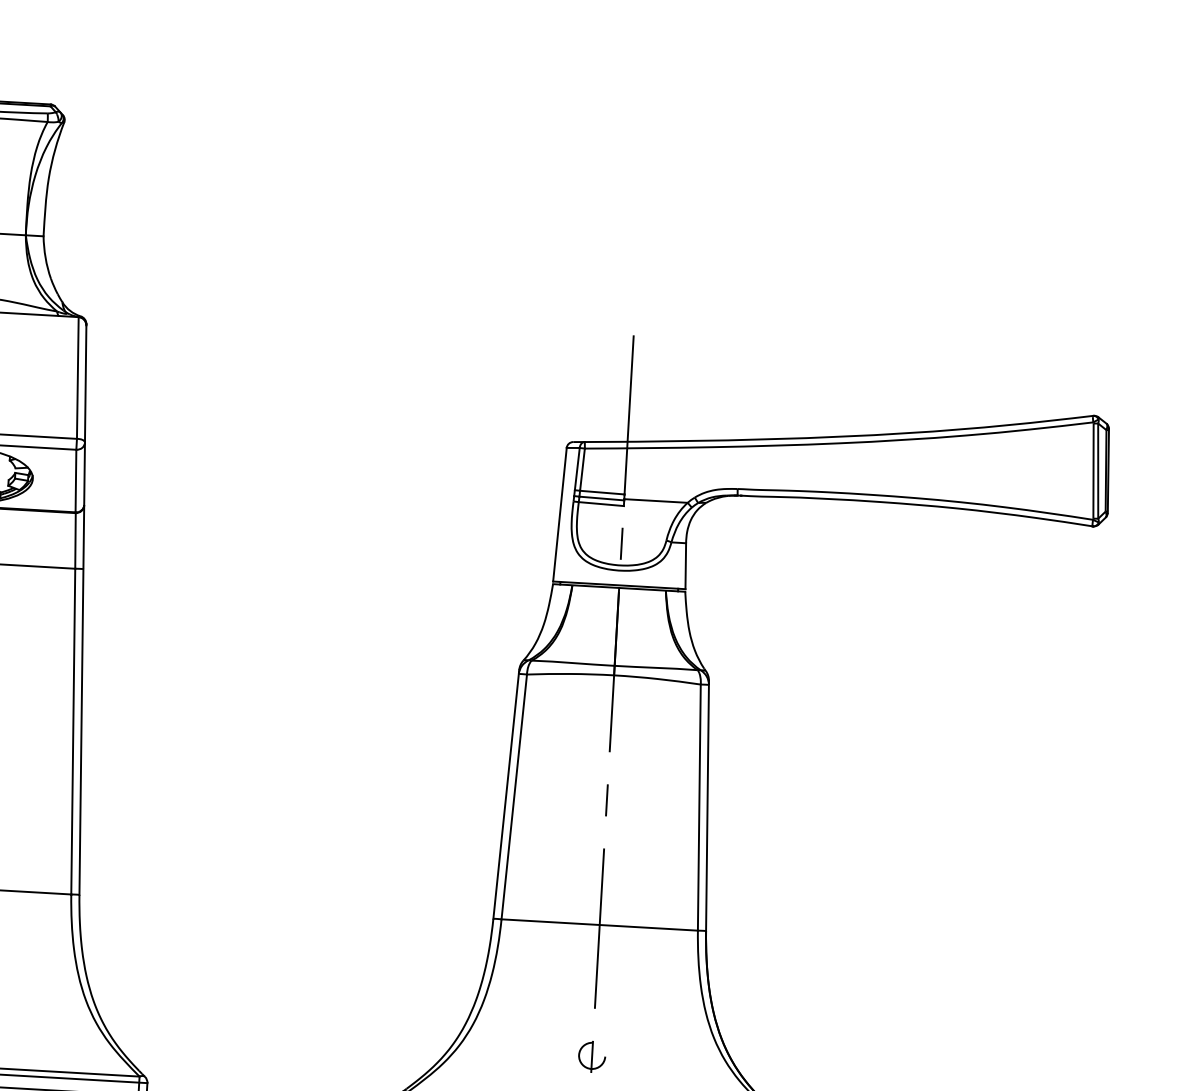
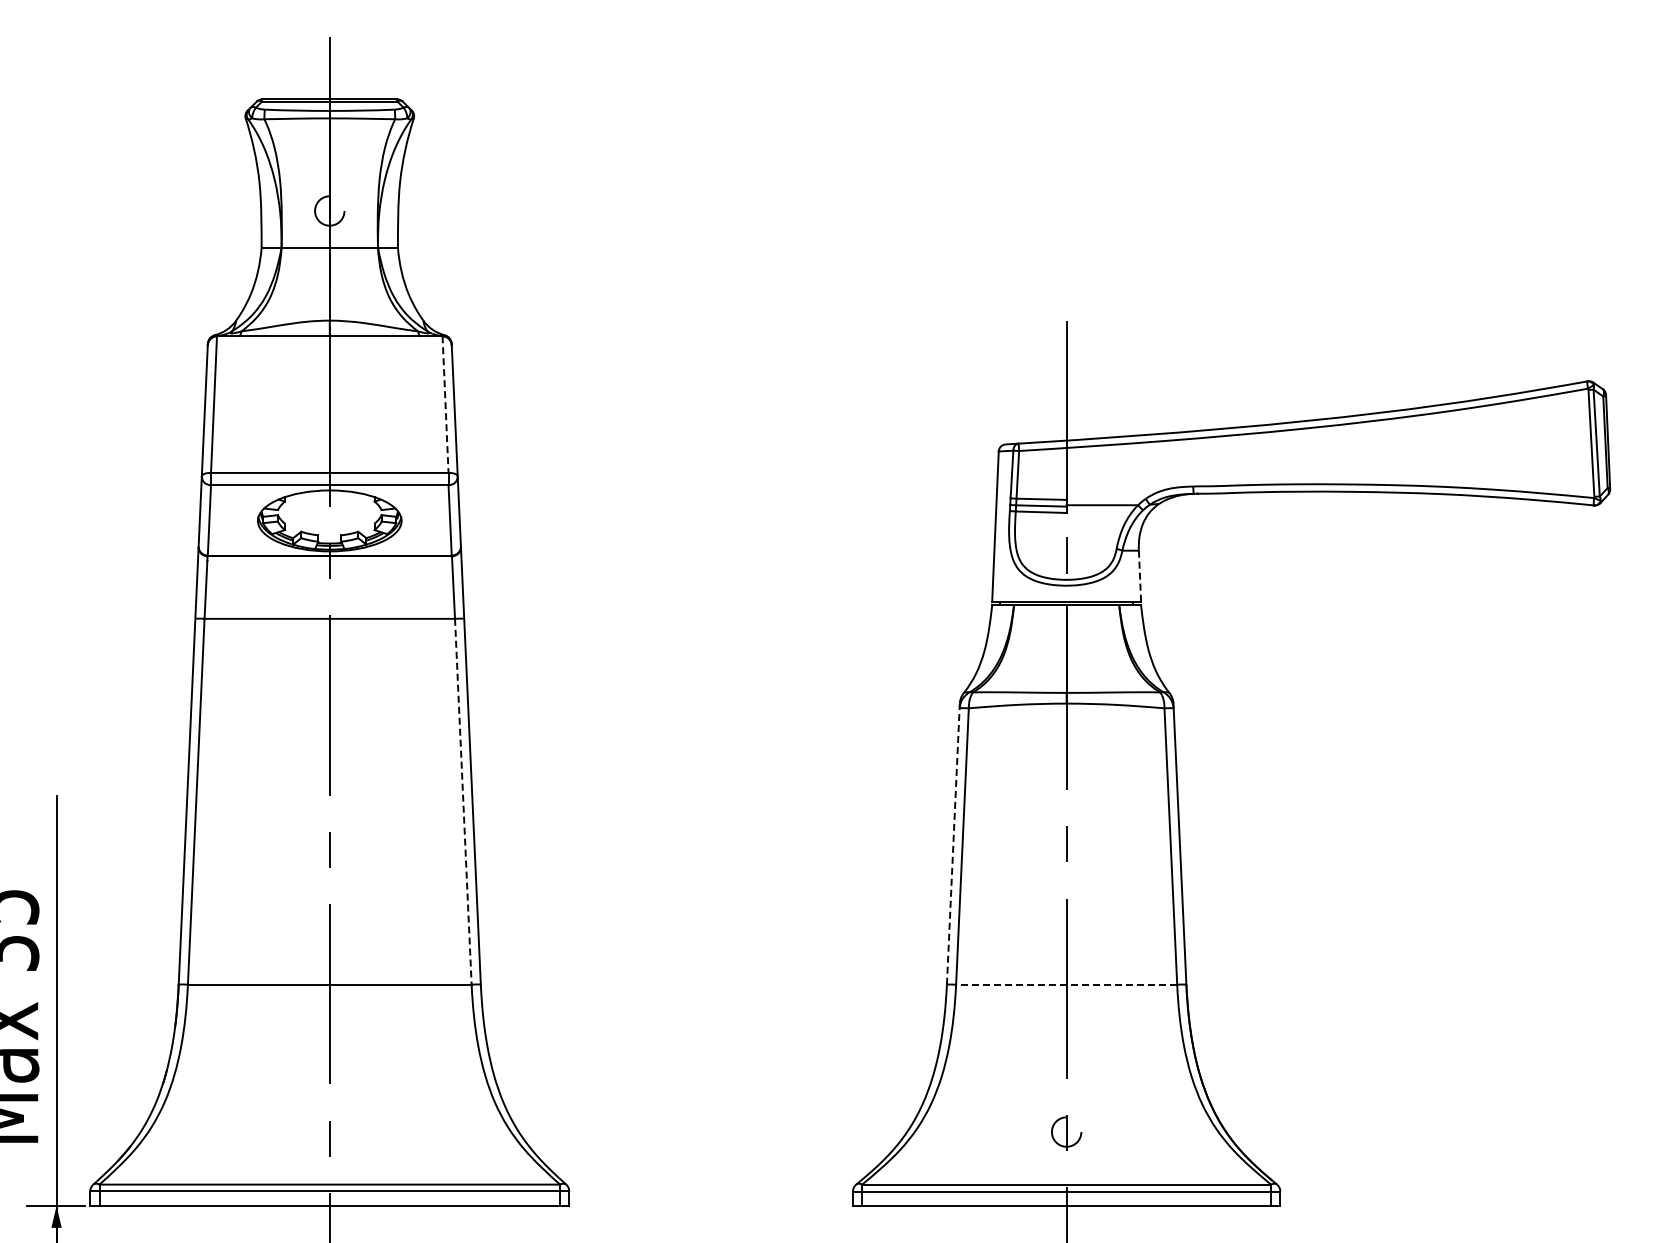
line: (77, 378) -> (445, 405), solid -> dashed
line: (686, 566) -> (1140, 576), solid -> dashed
line: (73, 732) -> (463, 802), solid -> dashed
line: (506, 794) -> (953, 844), solid -> dashed
line: (599, 924) -> (1066, 984), solid -> dashed

